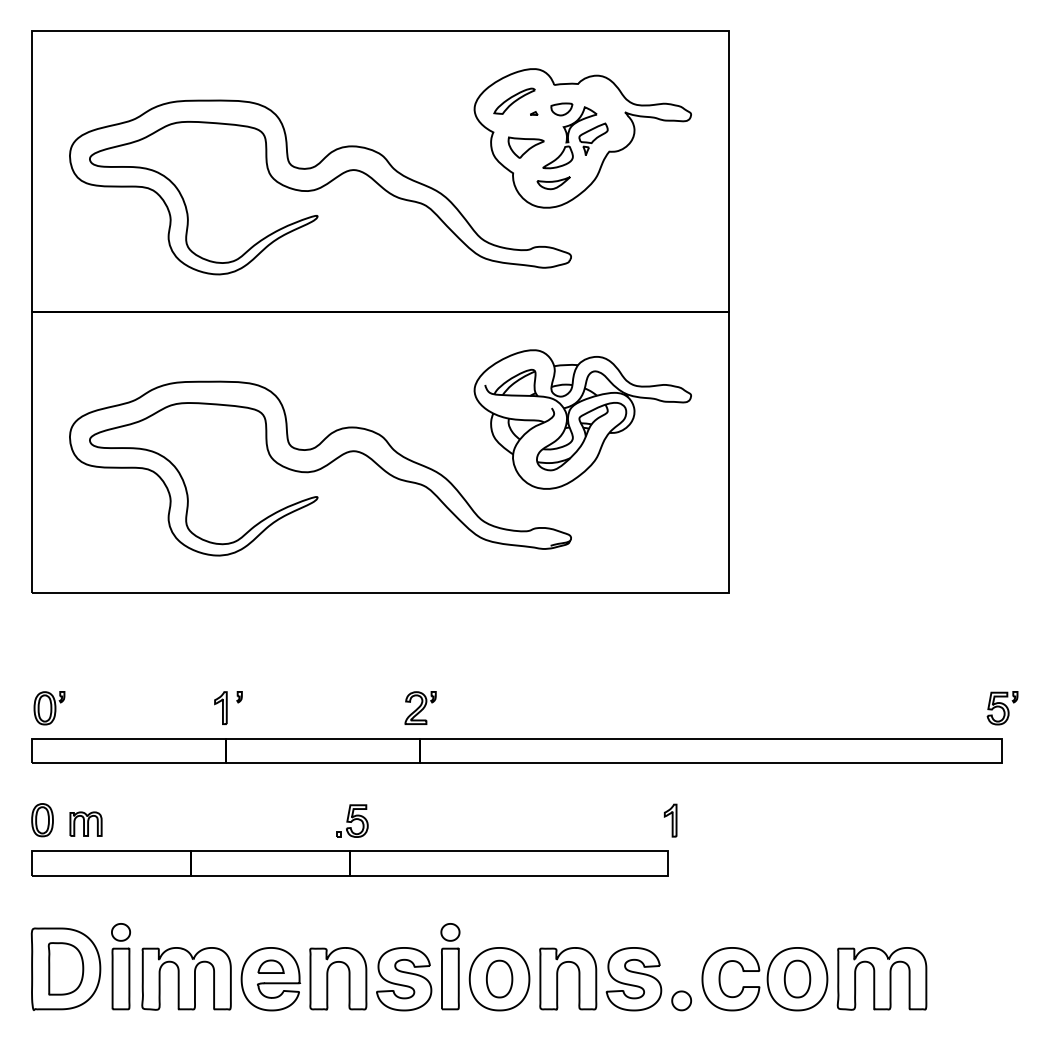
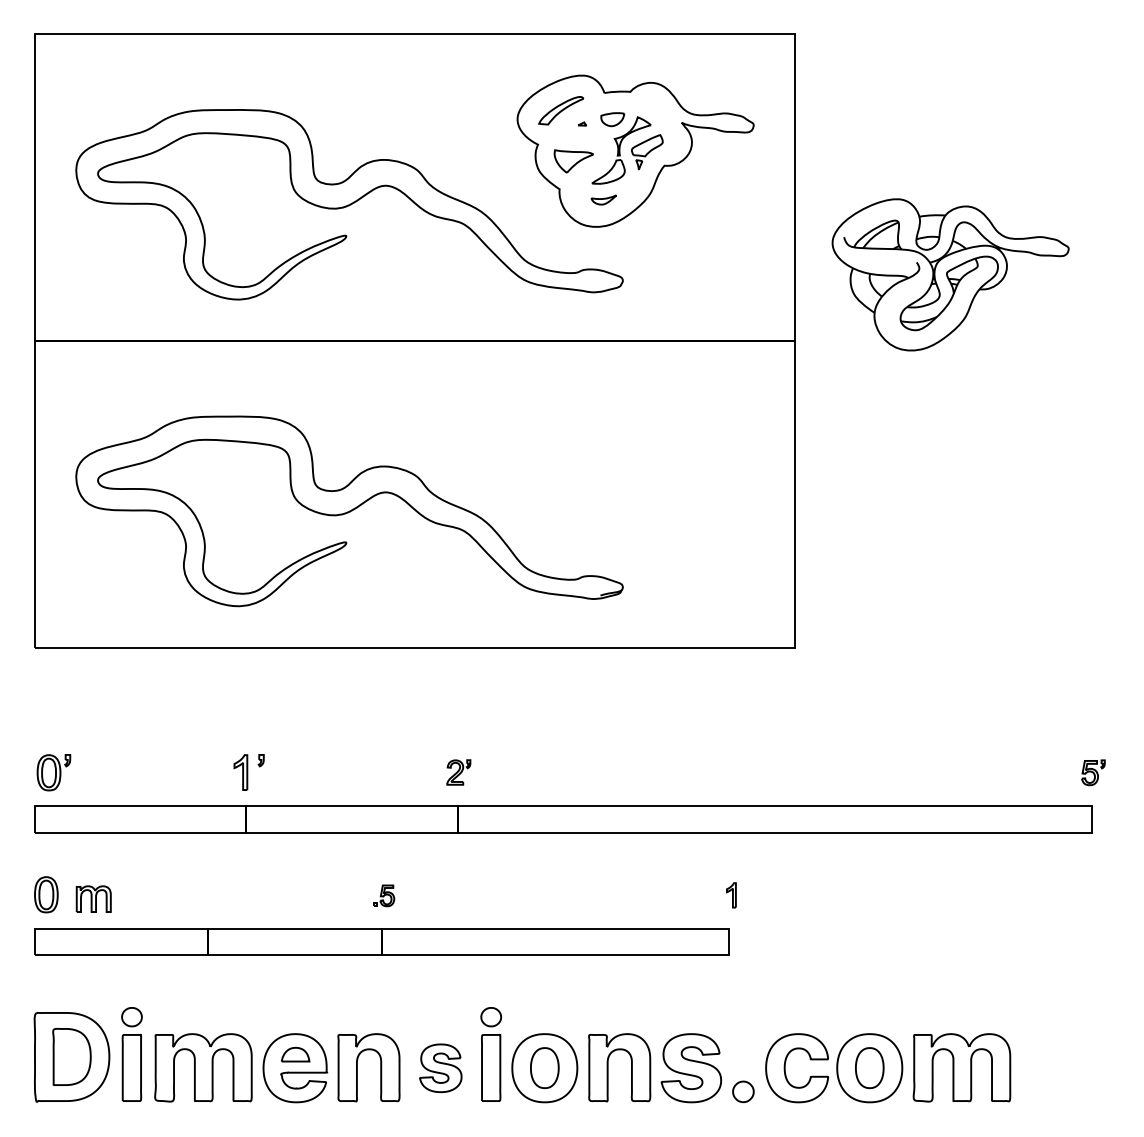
part: (553, 182) -> (603, 199), size x0.7
part: (582, 419) -> (950, 274), moved
part: (420, 708) -> (458, 772), size x0.7
part: (1002, 708) -> (1093, 772), size x0.7
part: (351, 820) -> (383, 895), size x0.6
part: (670, 820) -> (731, 895), size x0.7
part: (403, 979) -> (440, 1068), size x0.7

